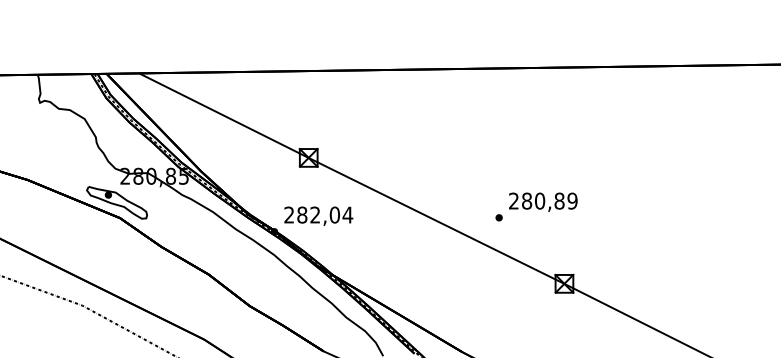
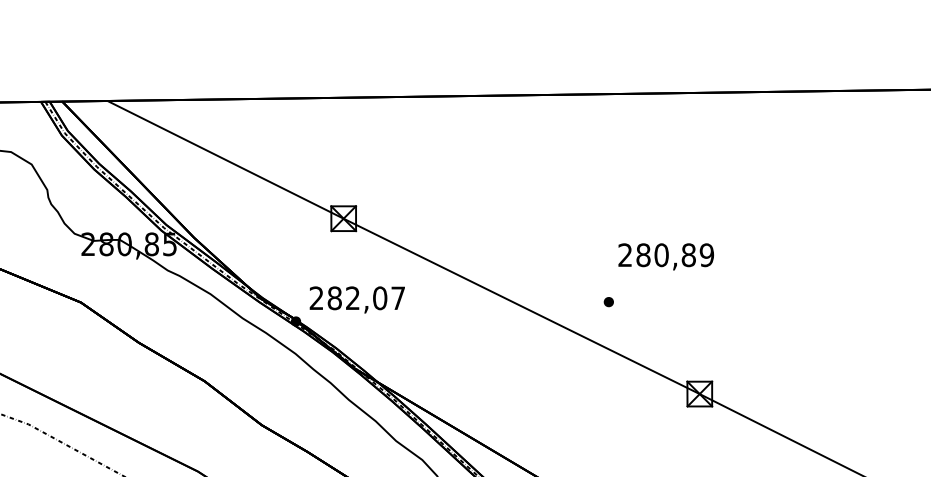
text: (543, 201) -> (666, 255), moved
part: (116, 202) -> (76, 280), removed
text: (347, 214) -> (397, 297), 282,04 -> 282,07

